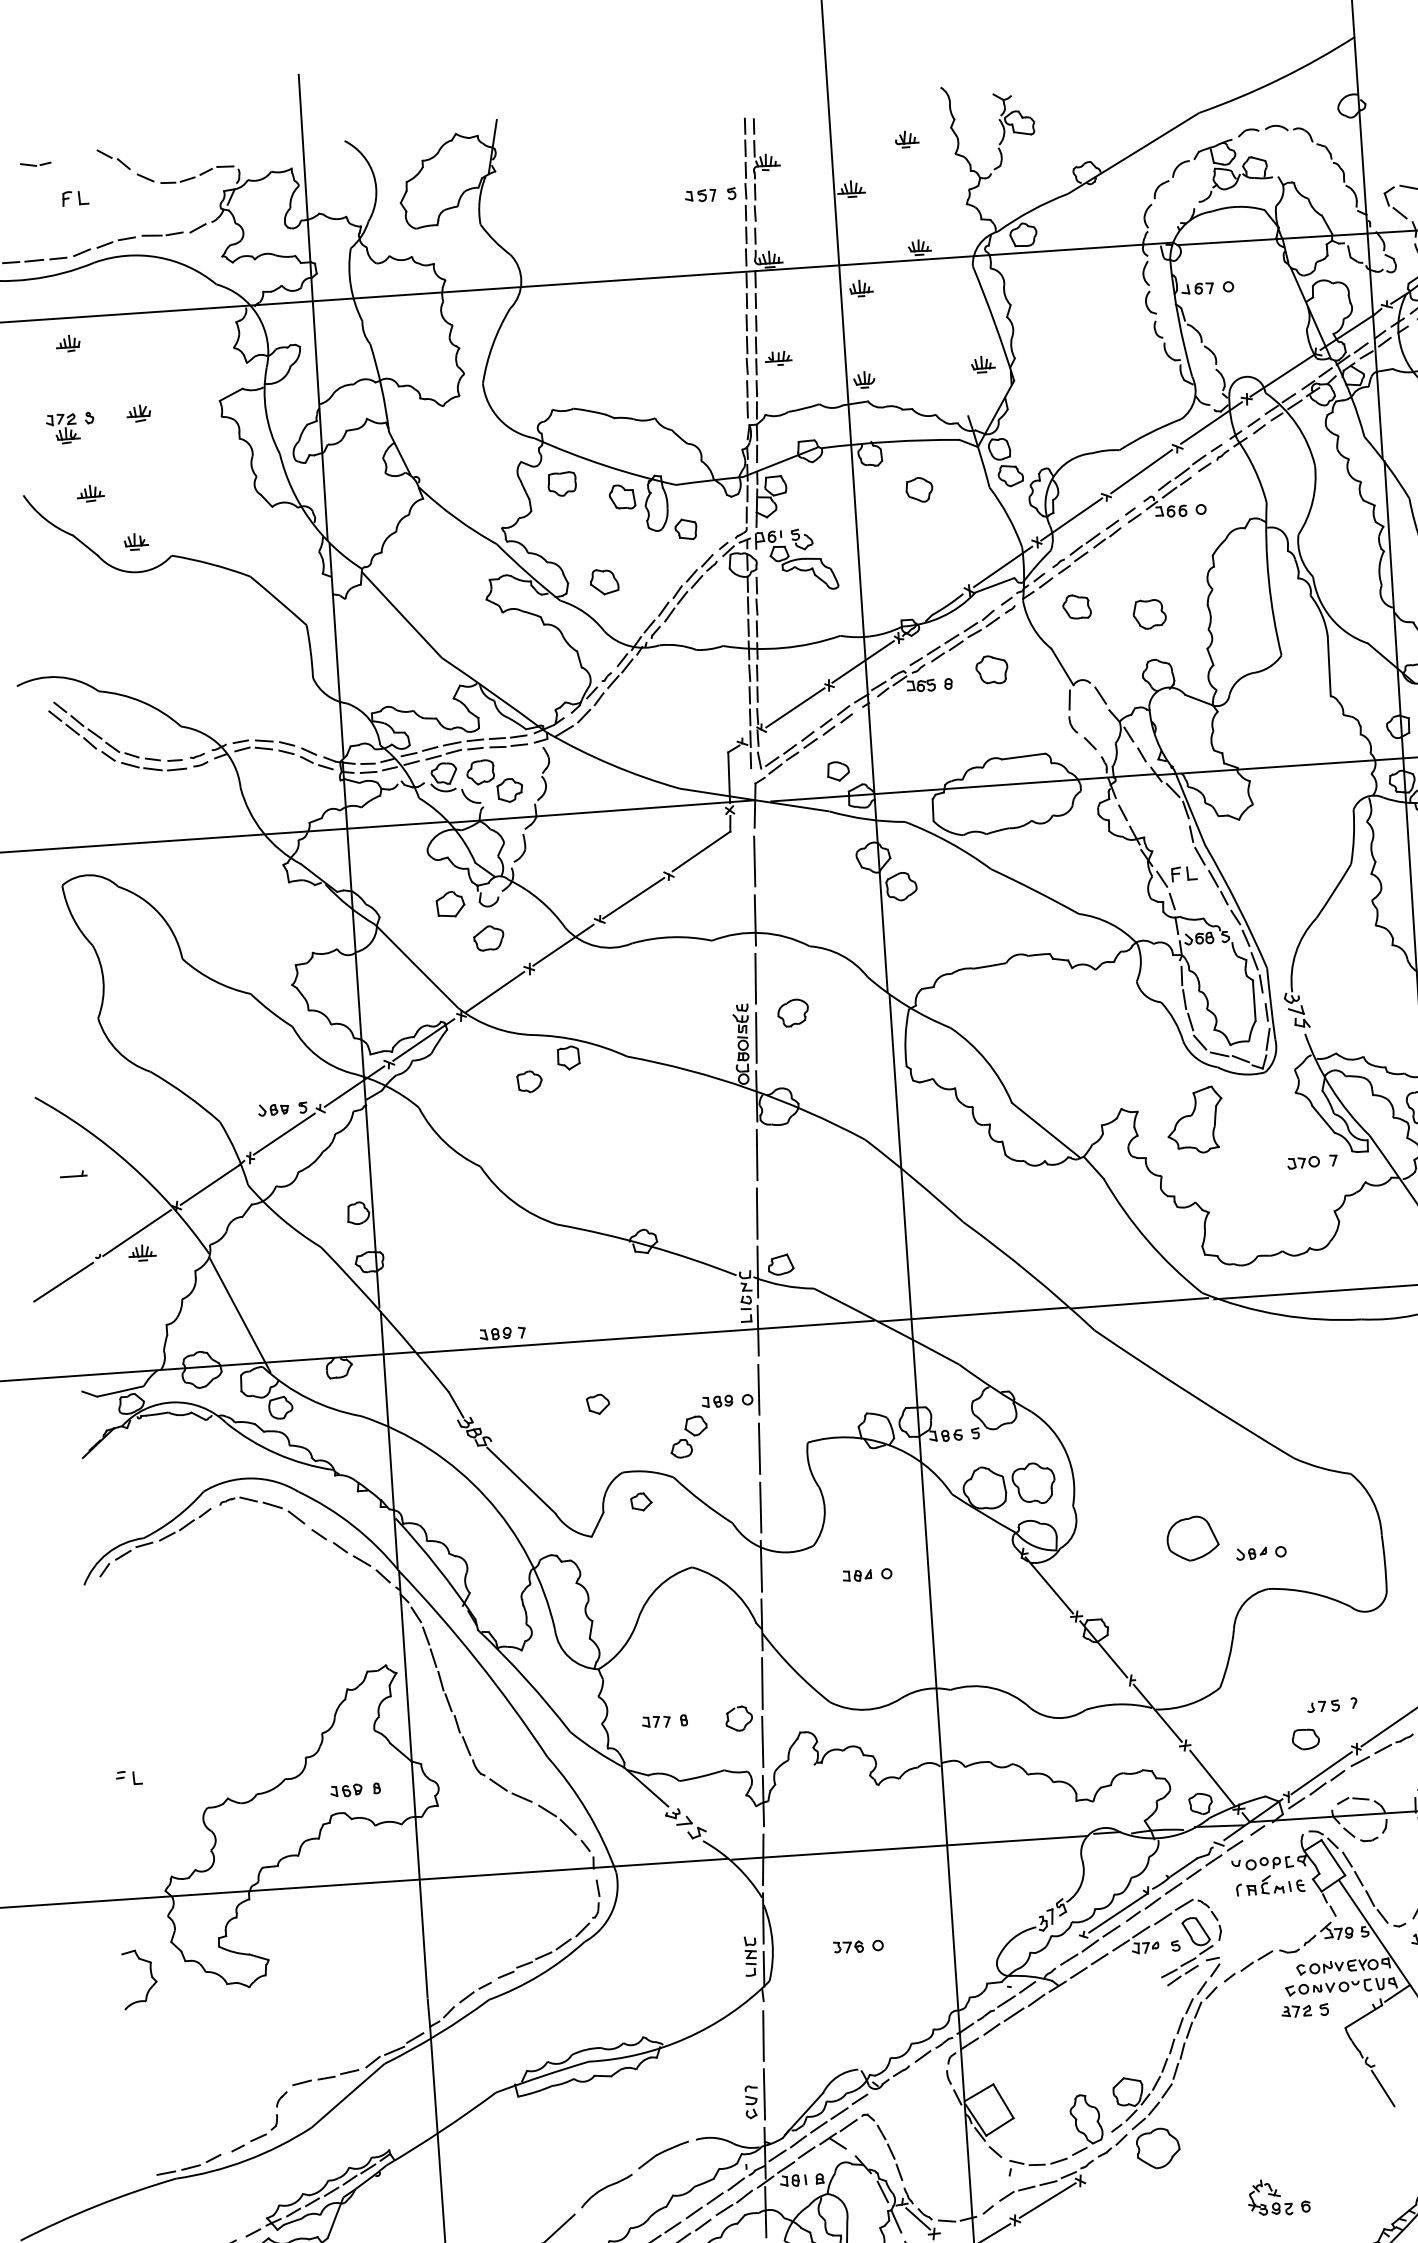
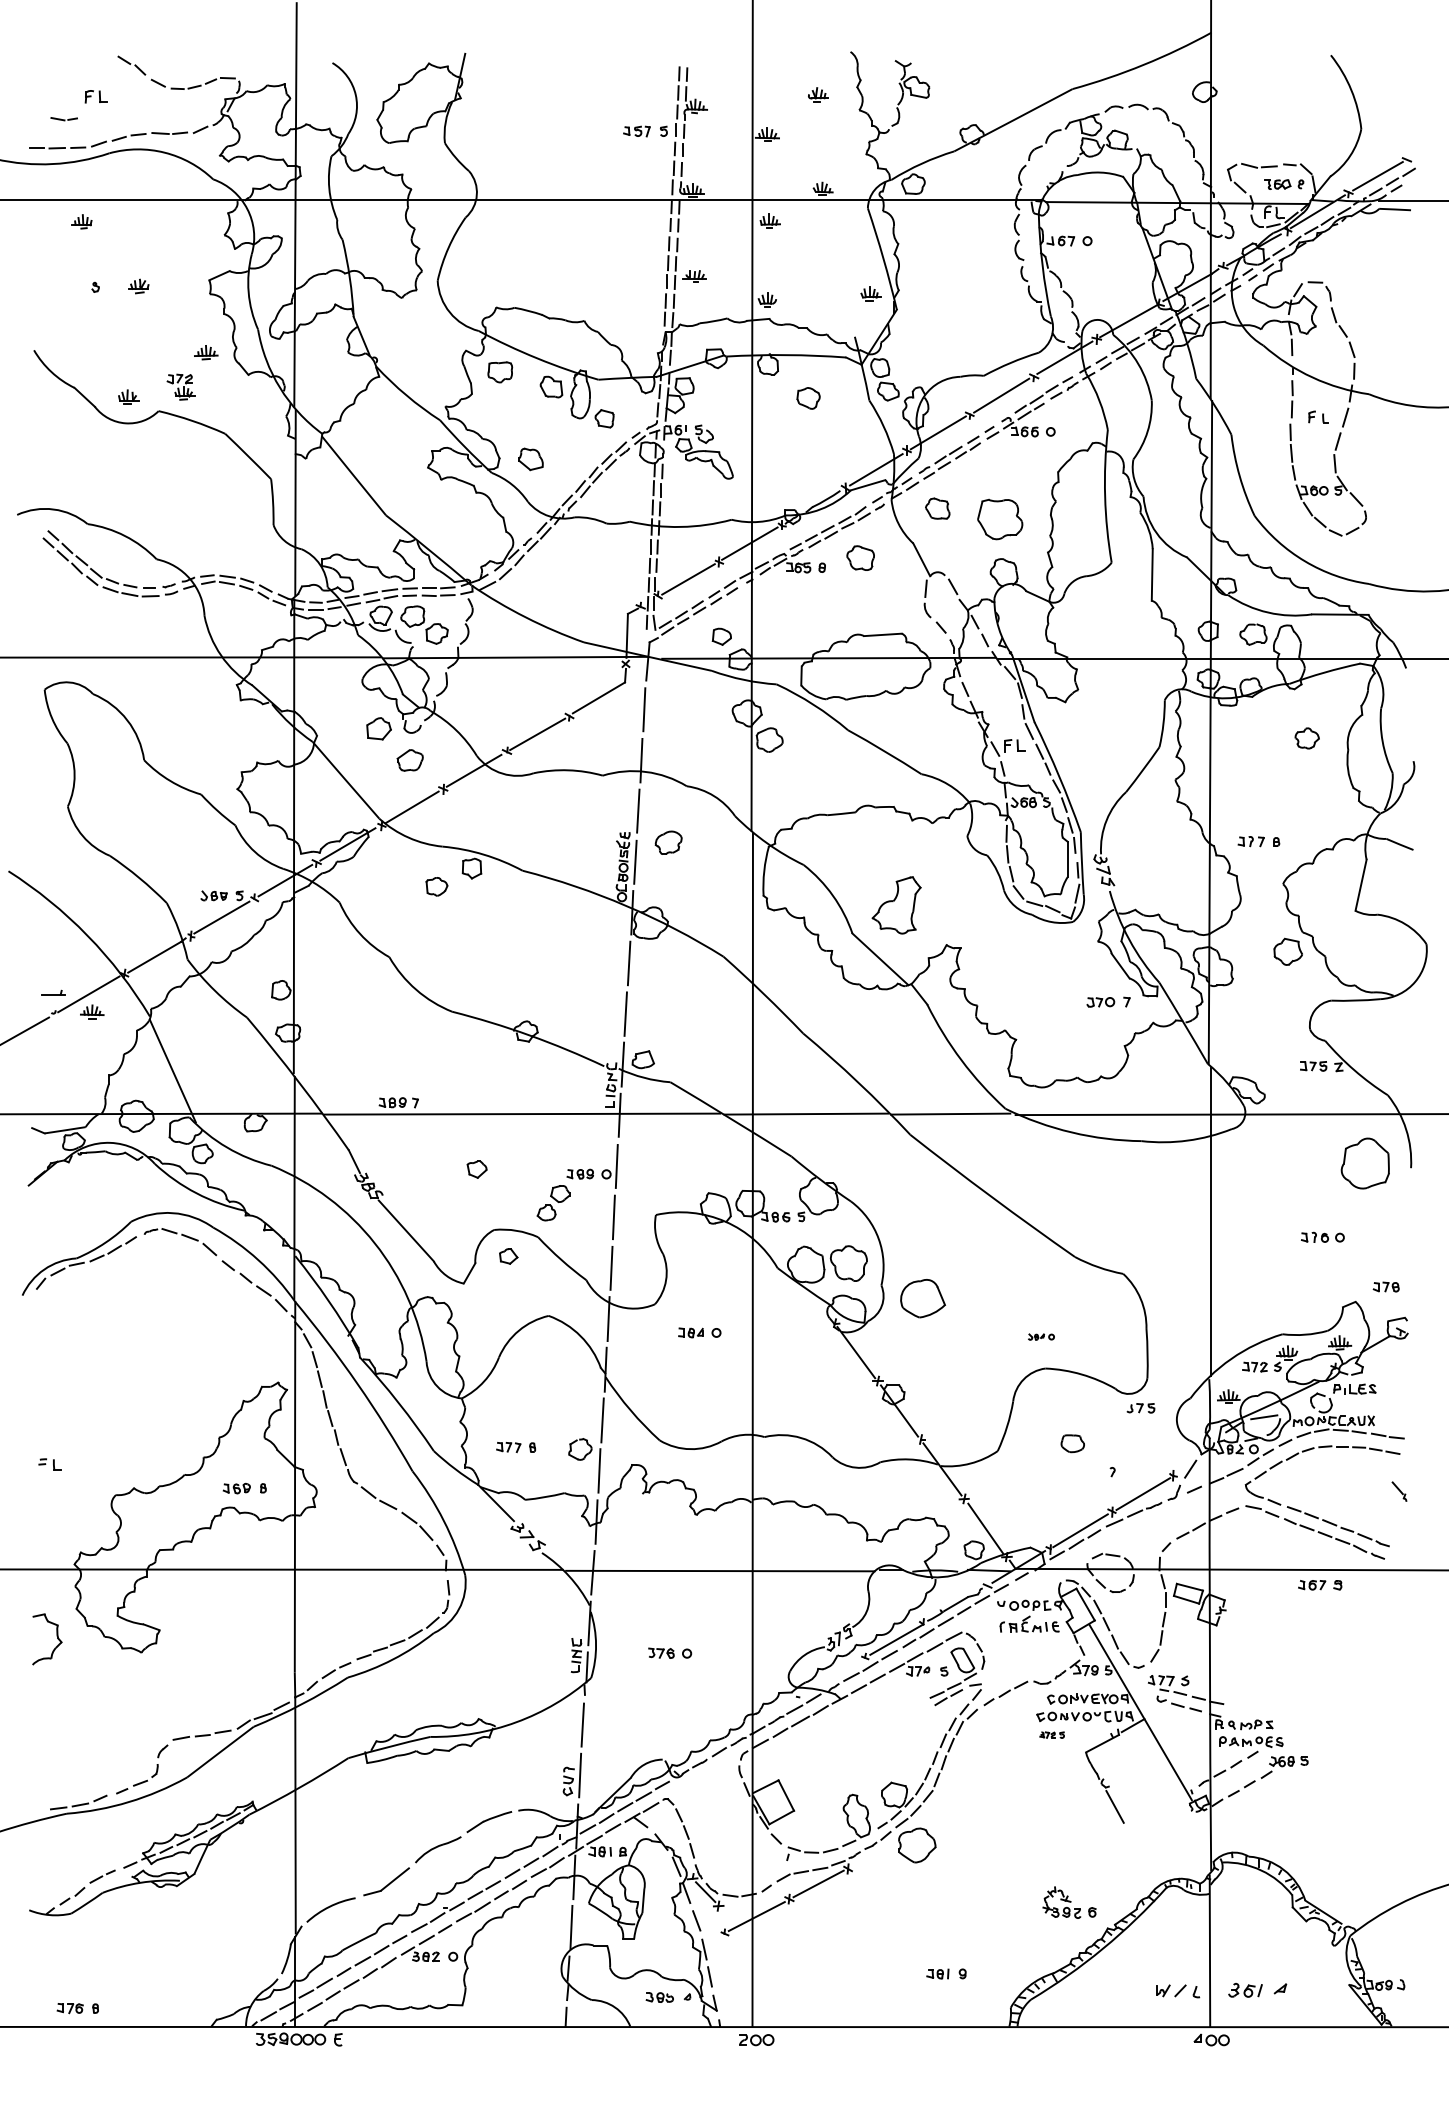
part: (34, 164) -> (63, 119), moved
part: (62, 428) -> (180, 386), moved
part: (90, 493) -> (206, 352), moved
part: (1148, 614) -> (999, 519), size x1.6
part: (1194, 1120) -> (896, 905), moved
part: (73, 1173) -> (53, 992), moved
part: (1192, 1538) -> (922, 1298), moved
part: (1261, 1552) -> (1041, 1336), size x0.6
part: (1322, 1706) -> (1140, 1408), moved
part: (1305, 1739) -> (1072, 1443), moved
part: (1304, 2010) -> (1051, 1734), size x0.6
part: (1278, 2197) -> (1069, 1902), moved

